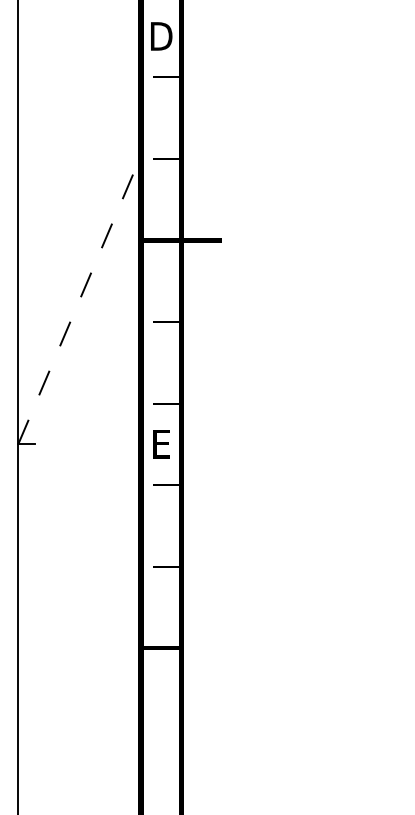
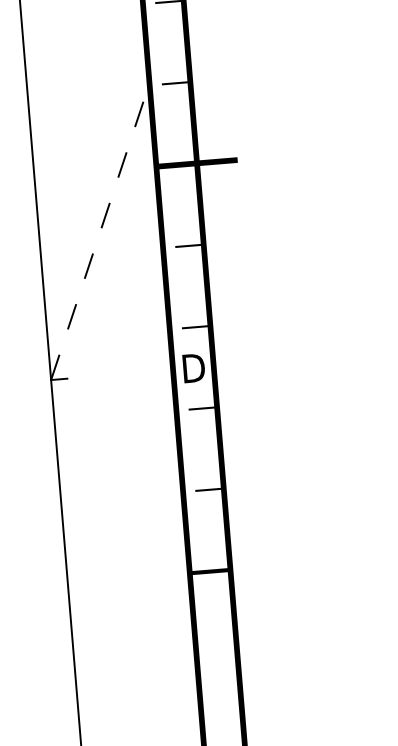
text: (161, 444) -> (193, 368), E -> D

